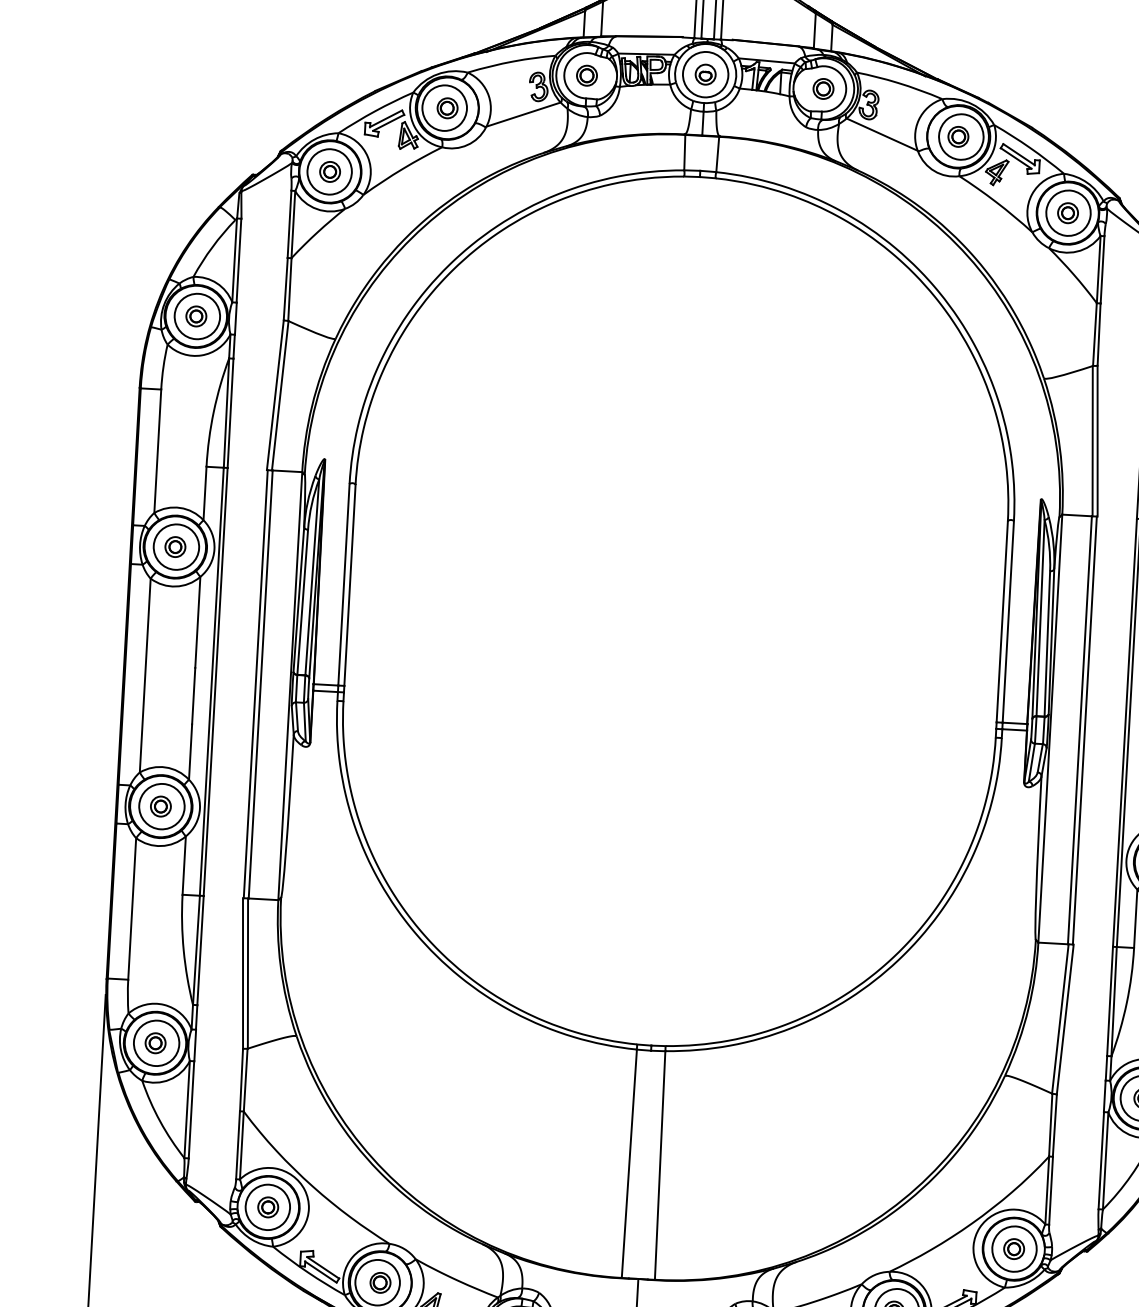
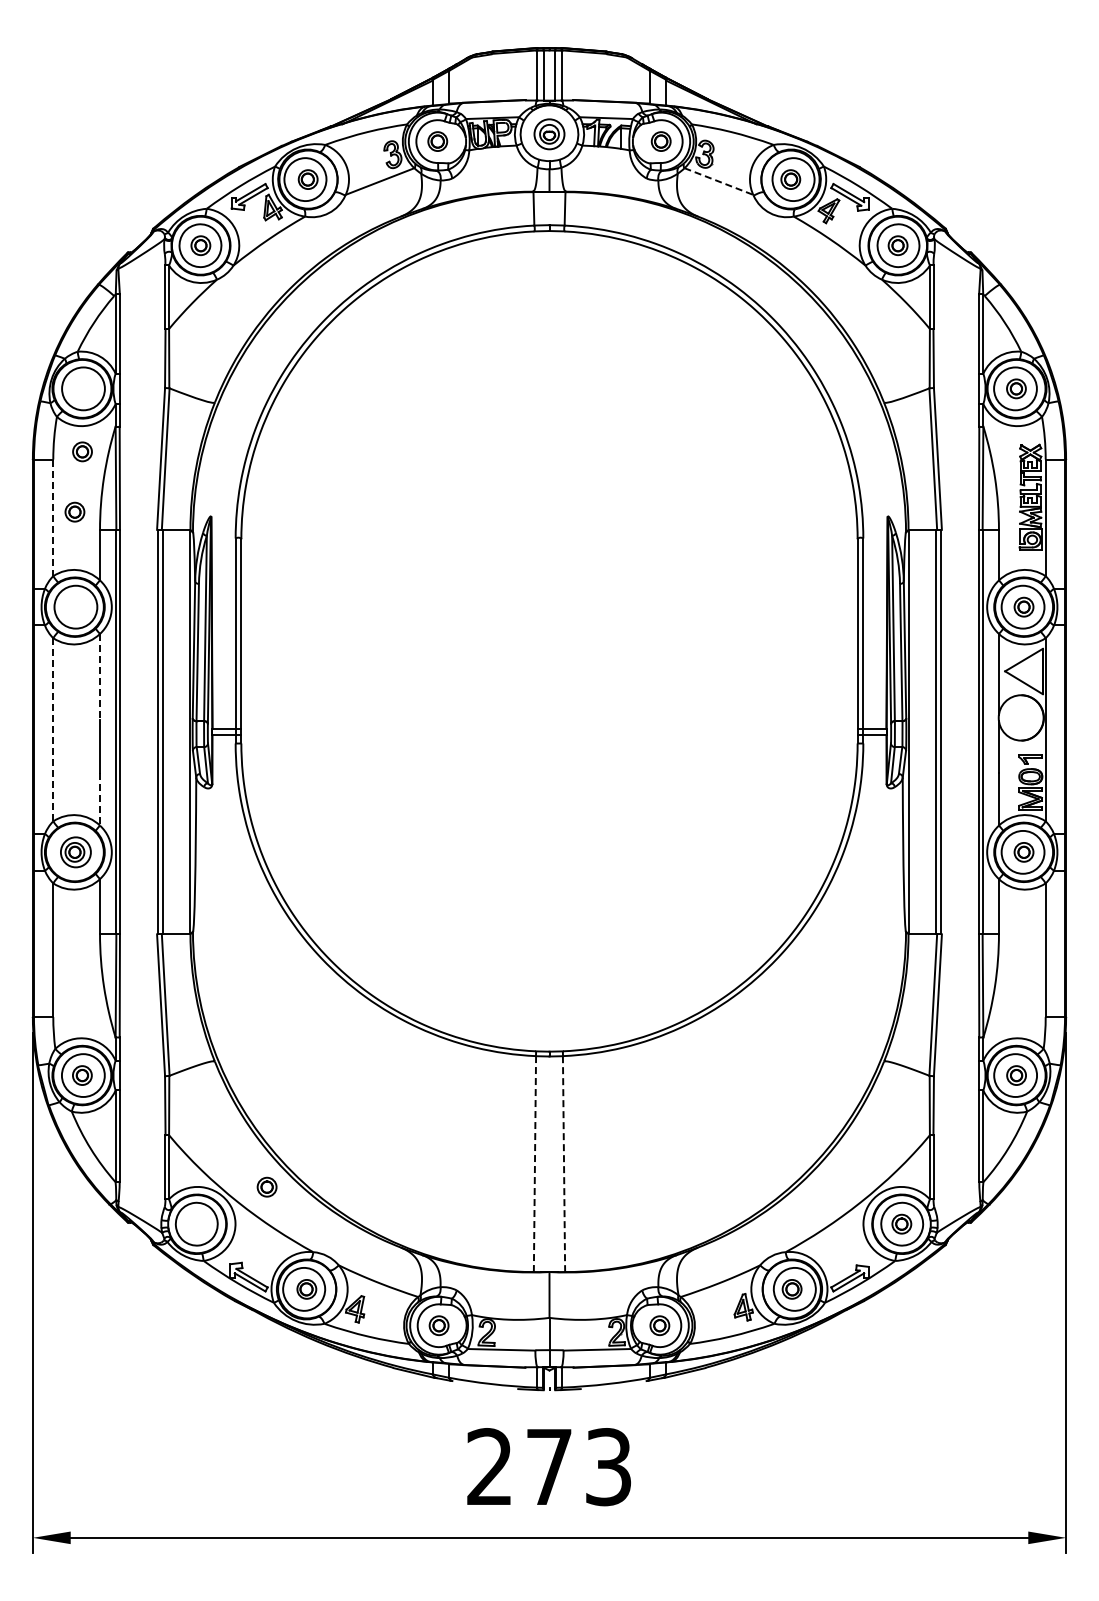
circle: (705, 73) -> (549, 133), size x0.7
line: (882, 134) -> (719, 181), solid -> dashed
part: (196, 316) -> (82, 451), moved
line: (157, 451) -> (53, 518), solid -> dashed
part: (174, 546) -> (74, 511), moved
line: (198, 623) -> (100, 677), solid -> dashed
line: (145, 675) -> (53, 729), solid -> dashed
line: (191, 753) -> (100, 800), solid -> dashed
circle: (161, 805) -> (75, 851), size x0.7
line: (628, 1164) -> (534, 1164), solid -> dashed
line: (660, 1165) -> (564, 1164), solid -> dashed
part: (267, 1206) -> (266, 1186), moved

